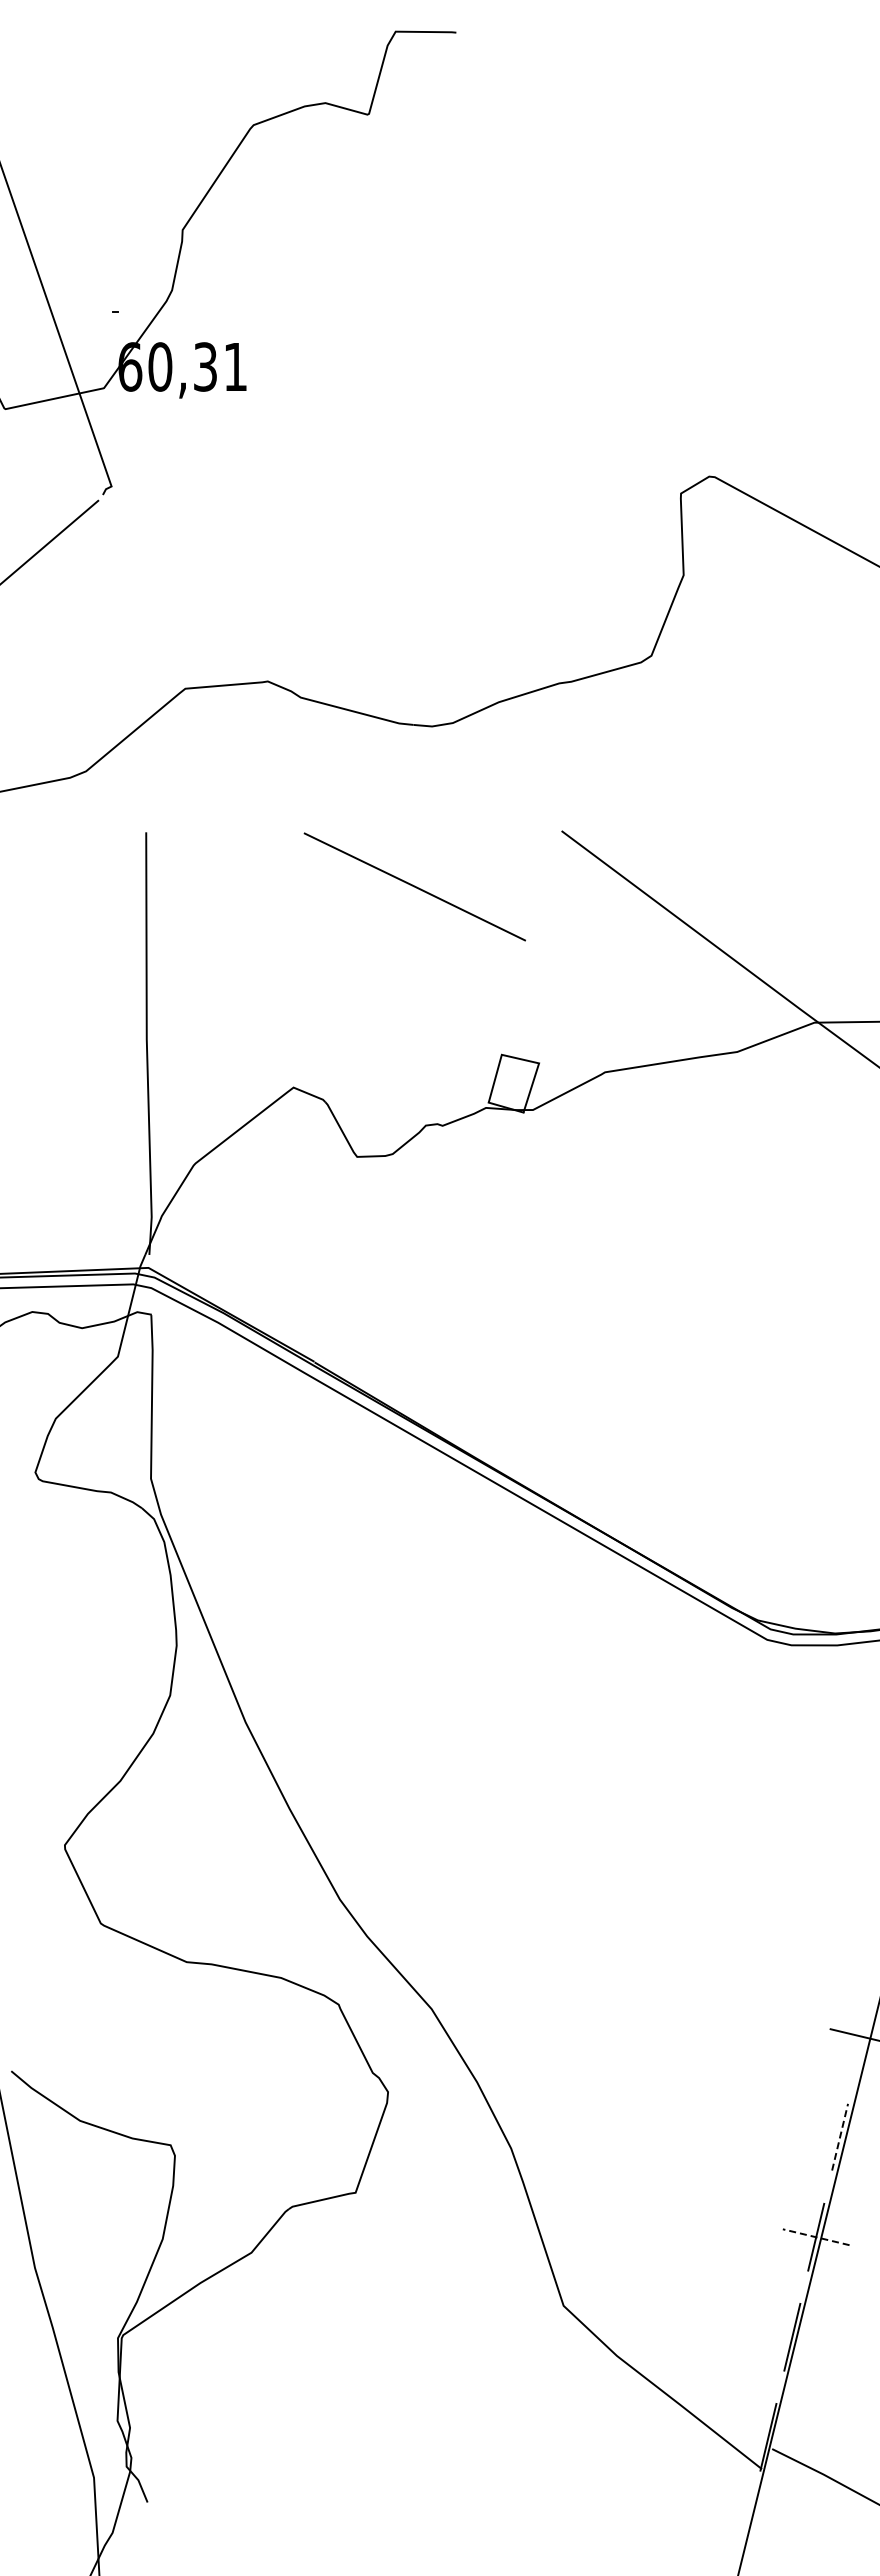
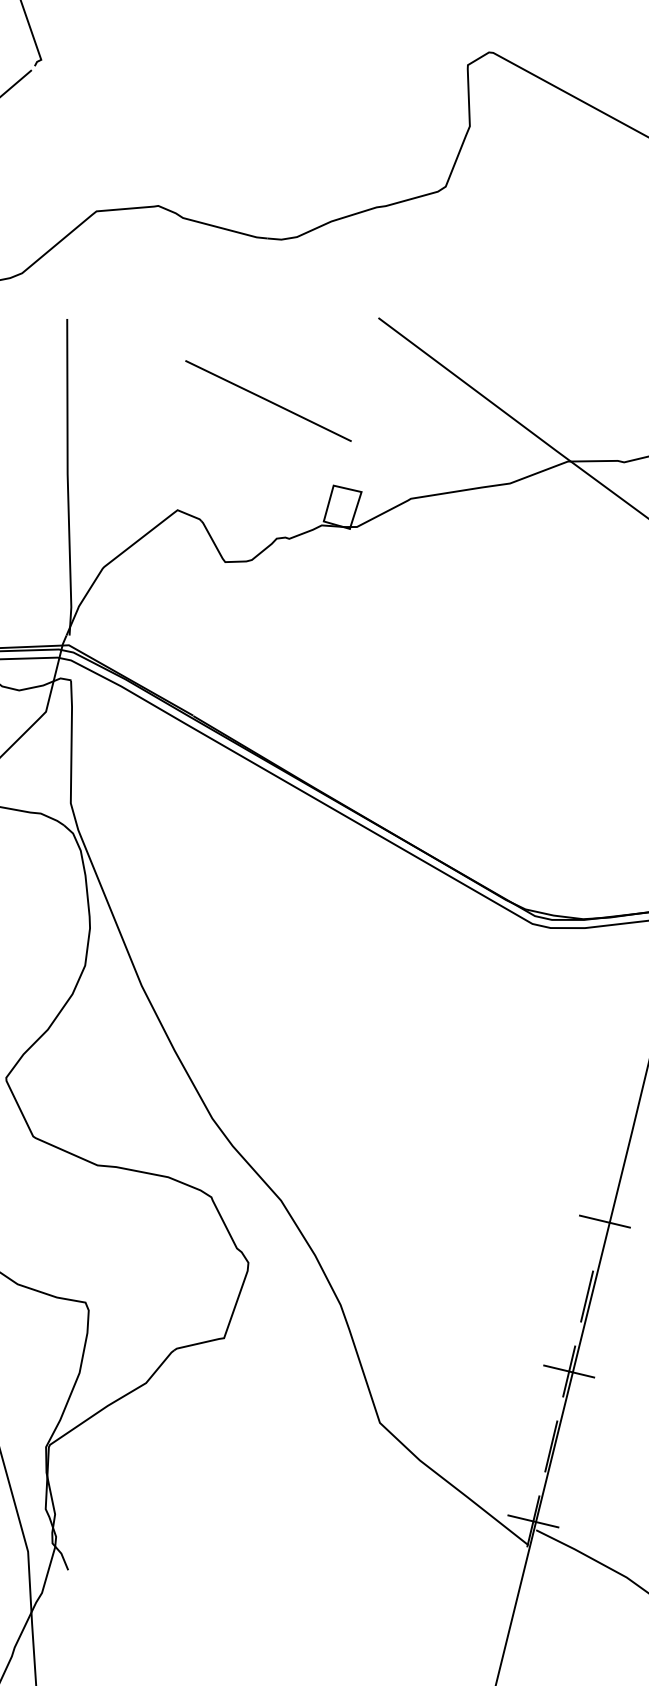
line: (414, 886) -> (268, 400), moved
line: (840, 2136) -> (587, 1296), dashed -> solid
line: (815, 2237) -> (568, 1371), dashed -> solid
line: (768, 2437) -> (533, 1521), added

